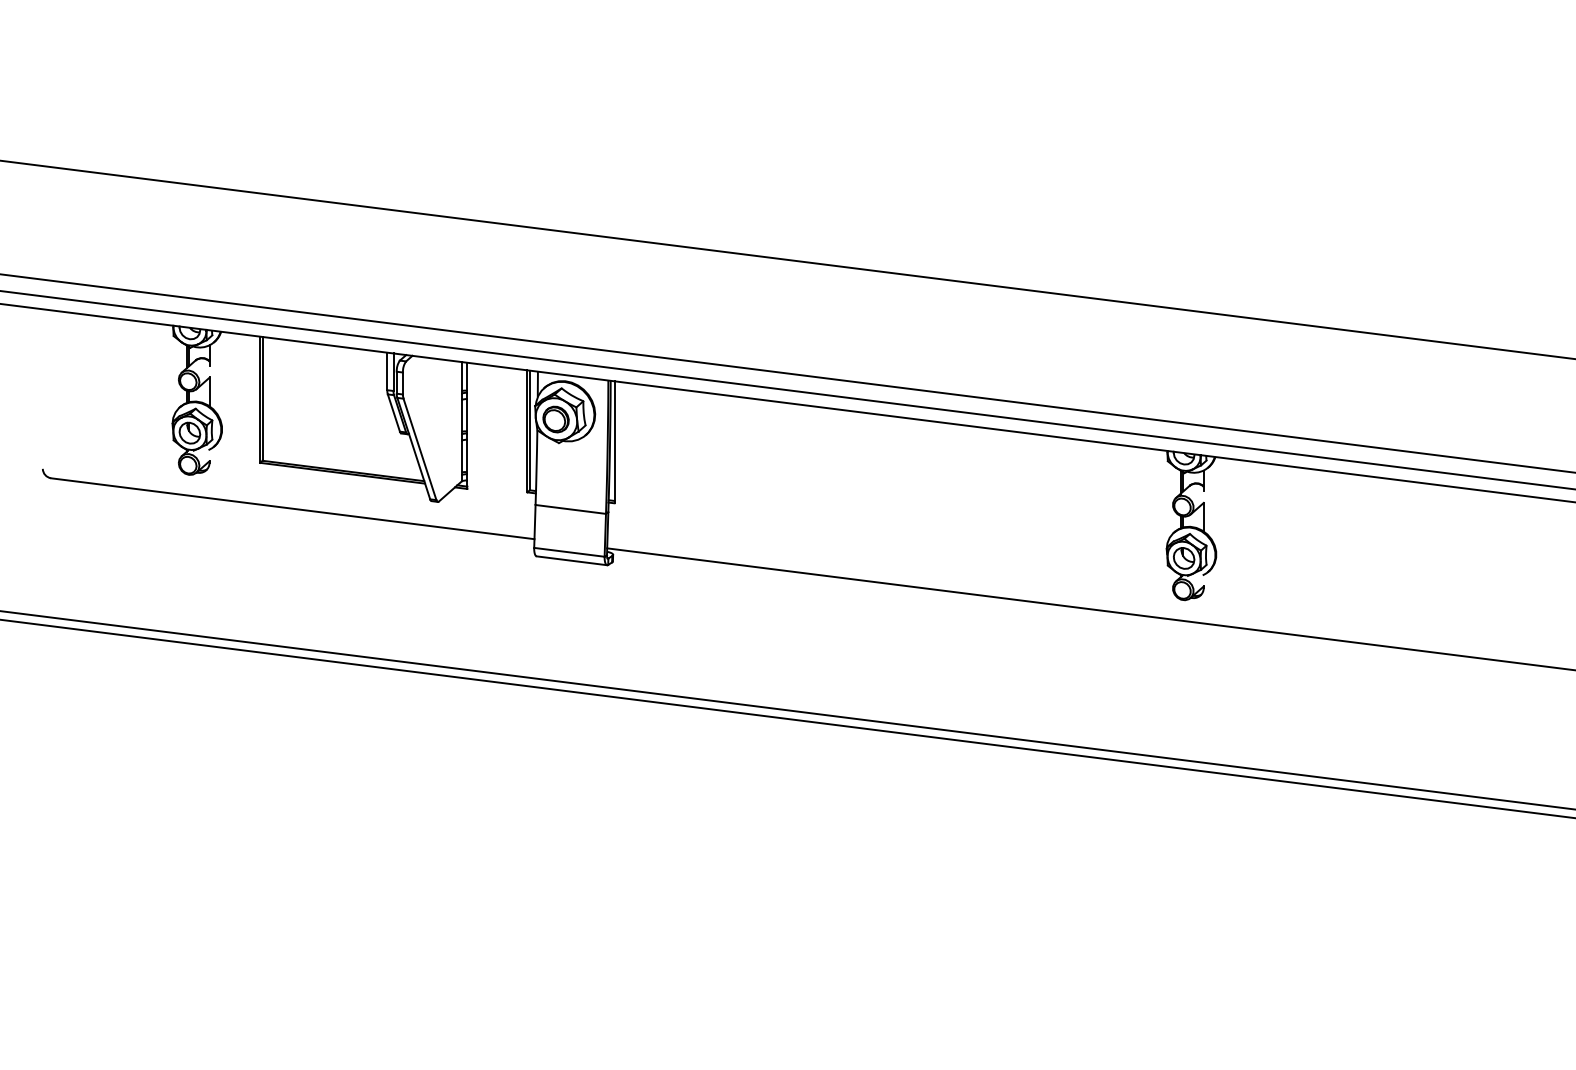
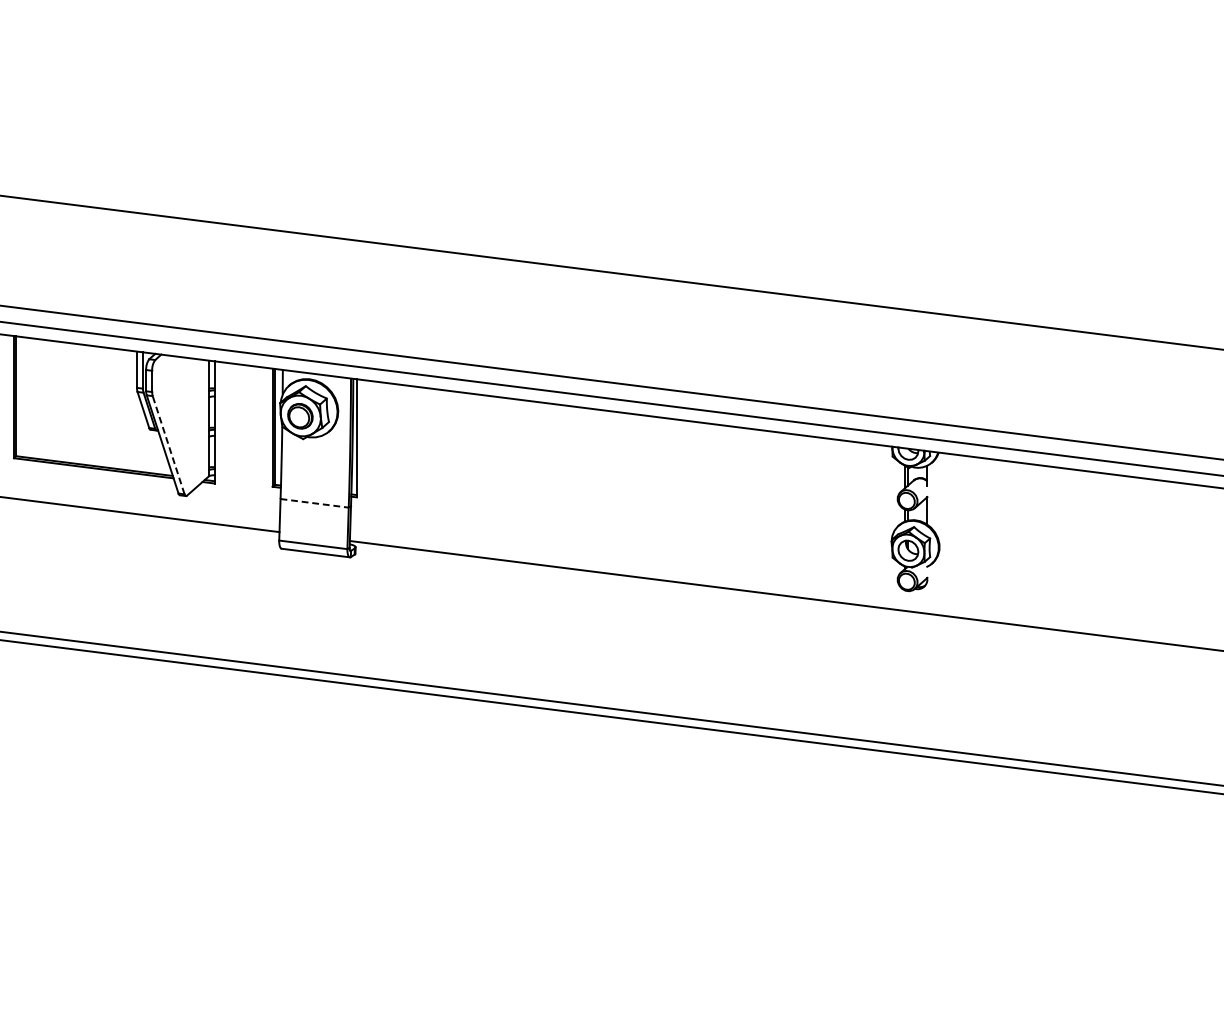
line: (419, 448) -> (168, 444), solid -> dashed
line: (571, 509) -> (315, 503), solid -> dashed

